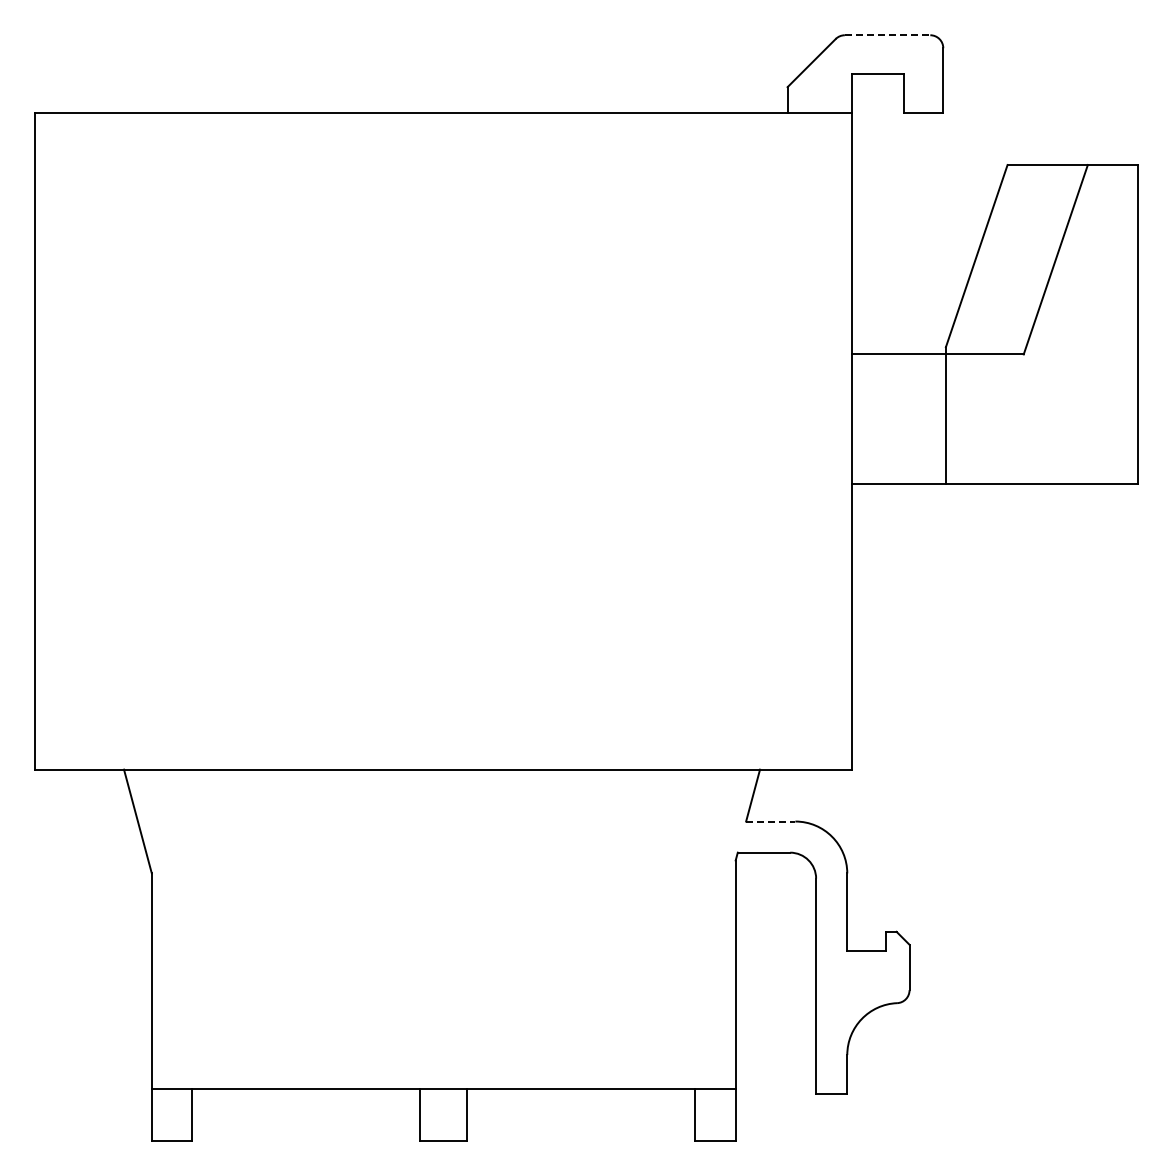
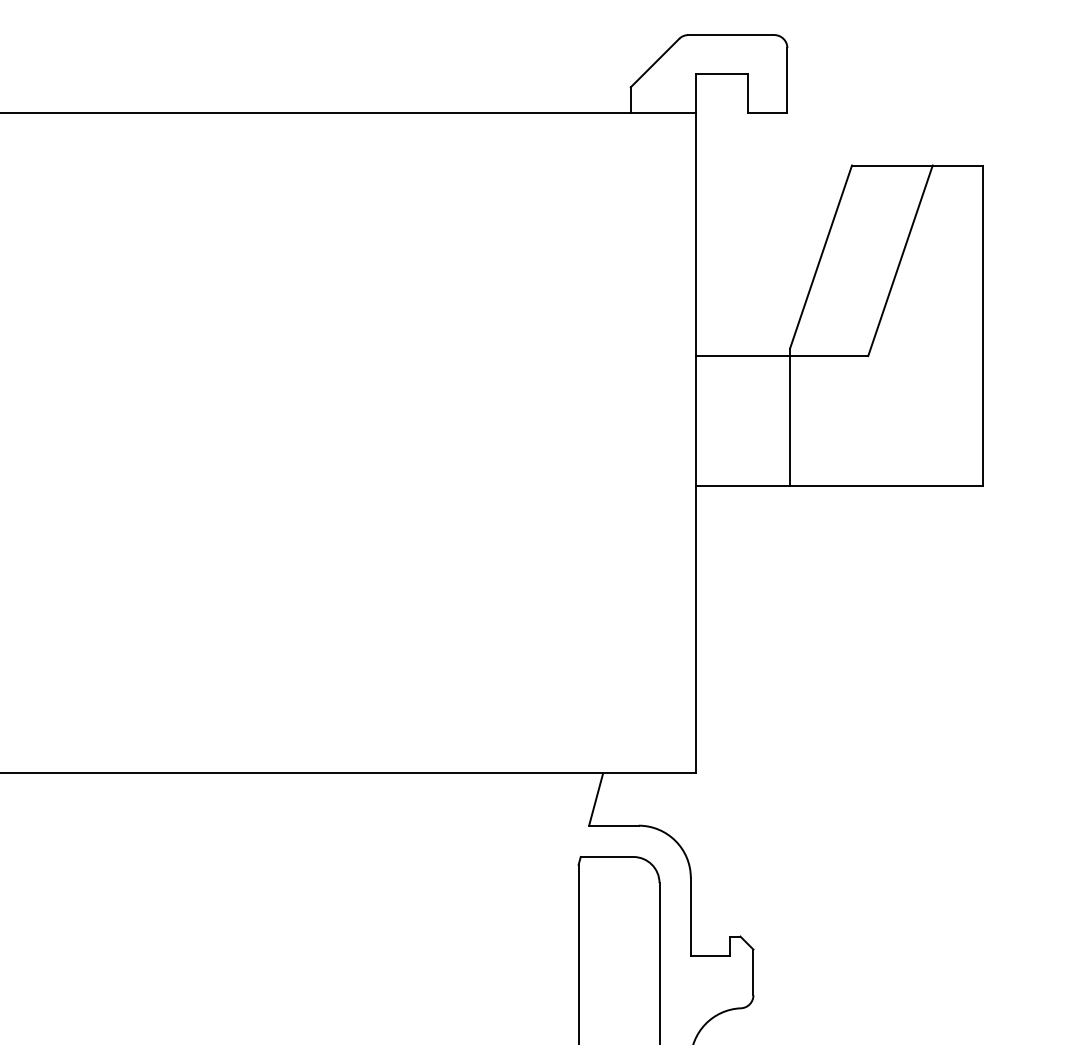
line: (887, 35) -> (731, 35), dashed -> solid
line: (770, 821) -> (613, 825), dashed -> solid

